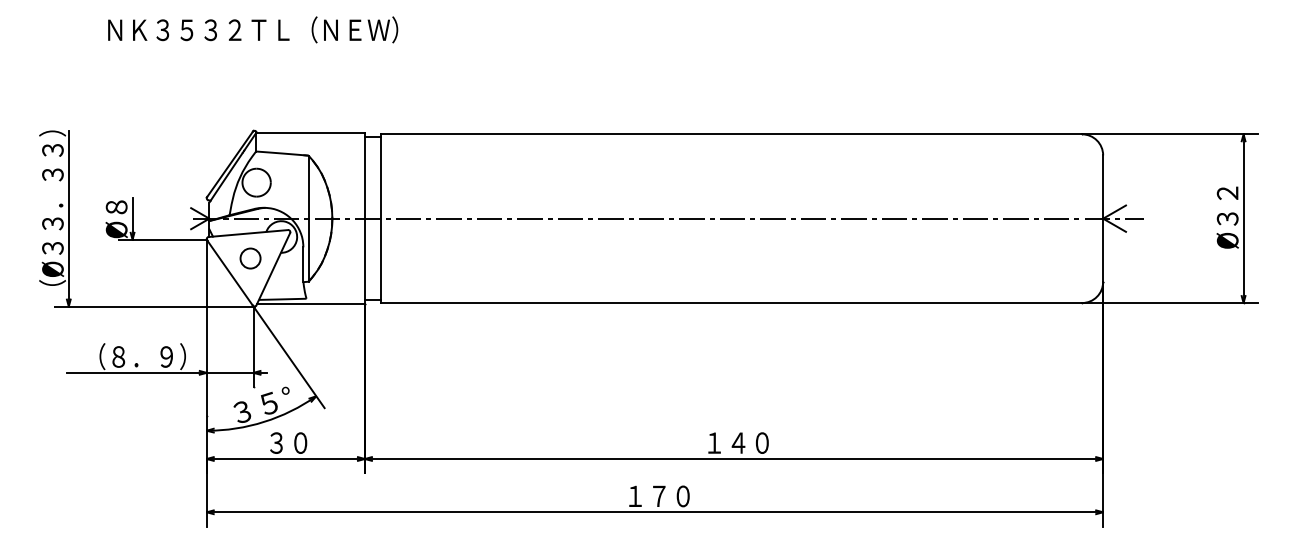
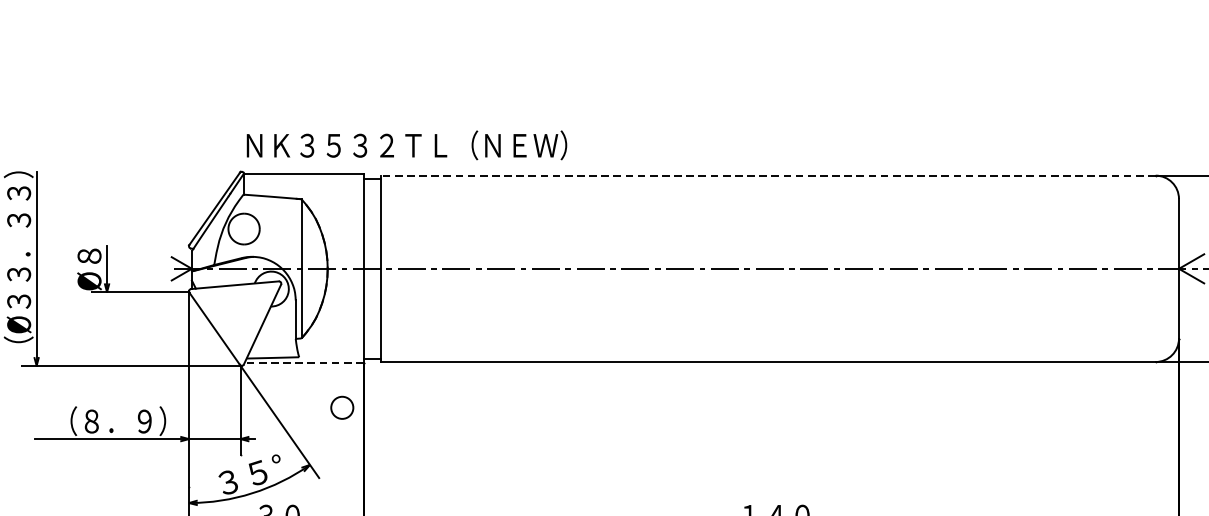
text: (253, 29) -> (407, 144), moved
line: (731, 134) -> (768, 175), solid -> dashed
circle: (250, 258) -> (342, 407), moved
line: (310, 304) -> (303, 363), solid -> dashed

